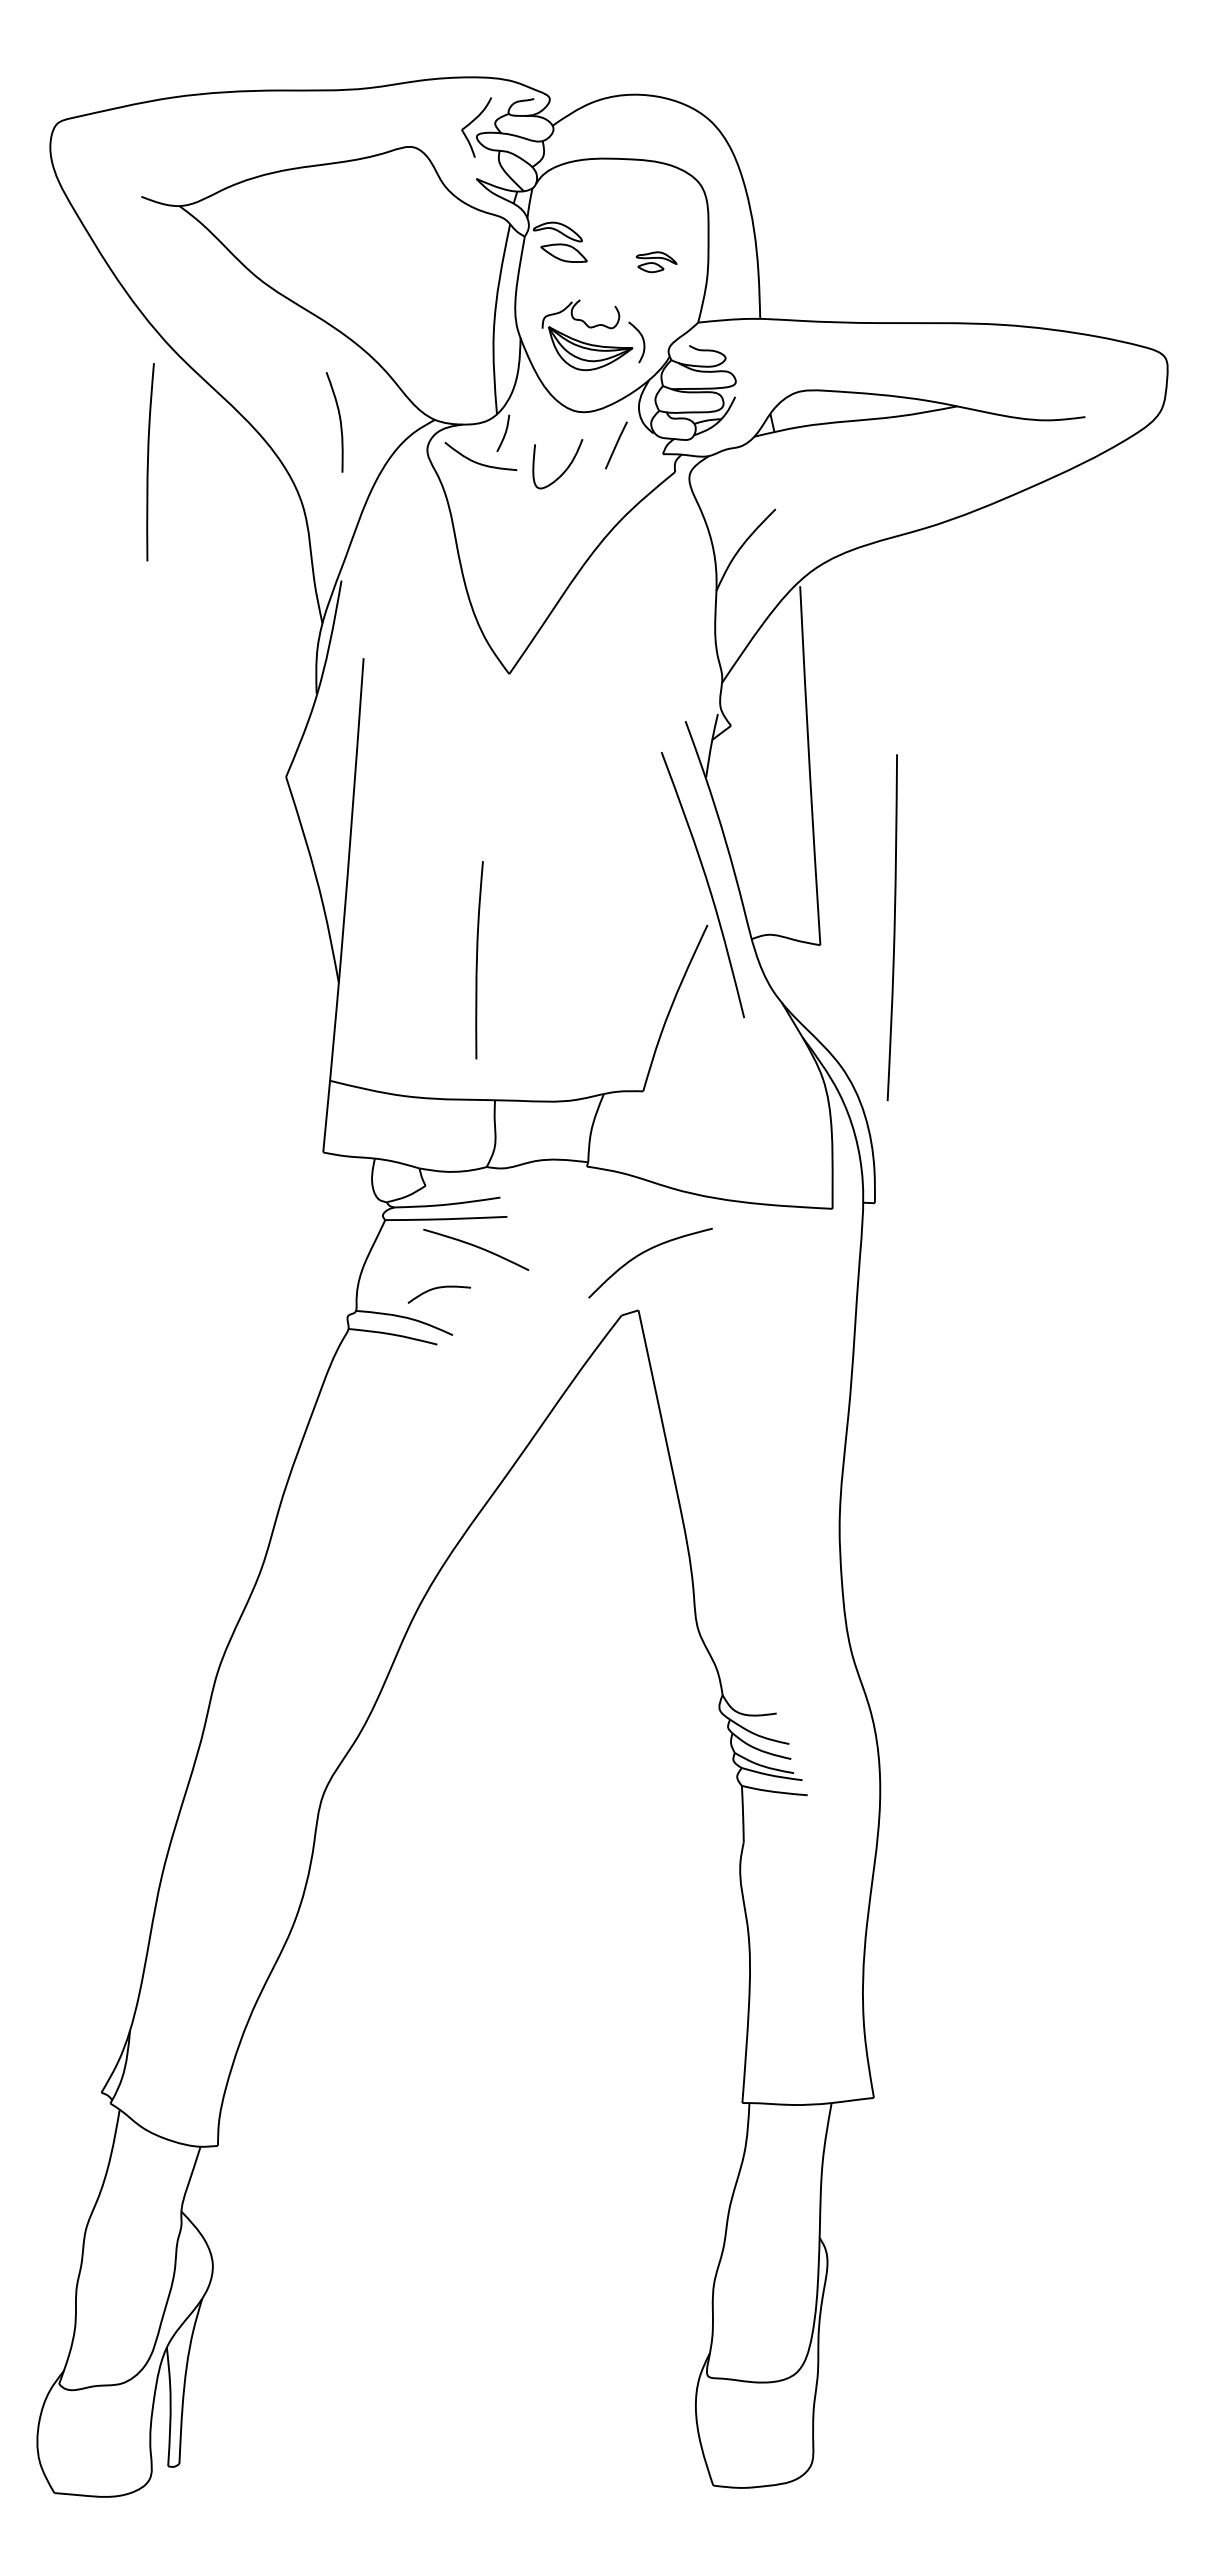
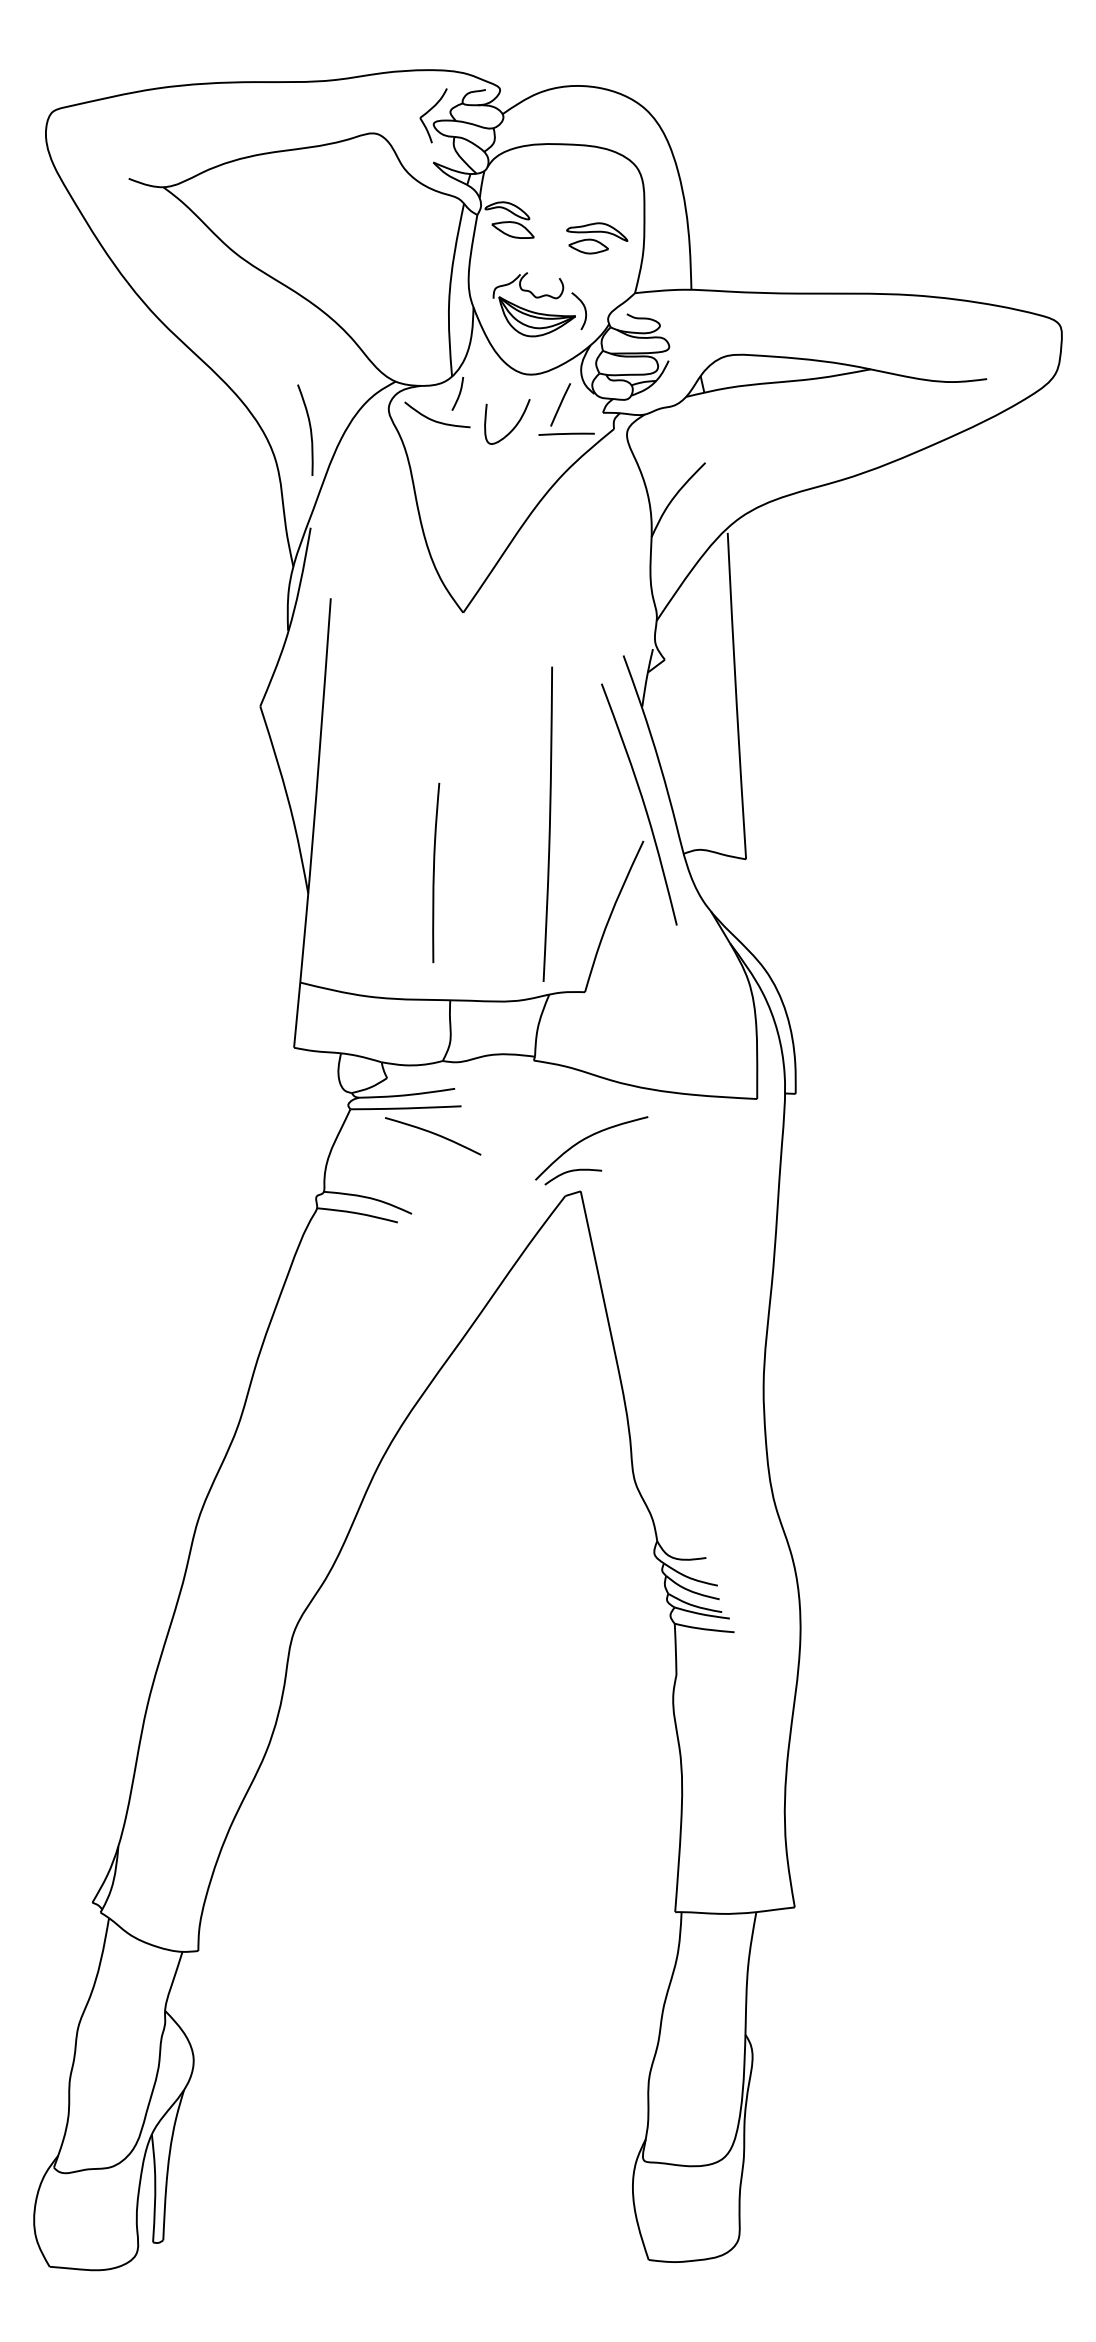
part: (656, 261) -> (597, 237), size x1.67
curve: (339, 421) -> (309, 429), moved
curve: (148, 462) -> (135, 420), removed
line: (622, 477) -> (566, 434), added
curve: (893, 927) -> (548, 824), moved
curve: (435, 1289) -> (569, 1172), moved

